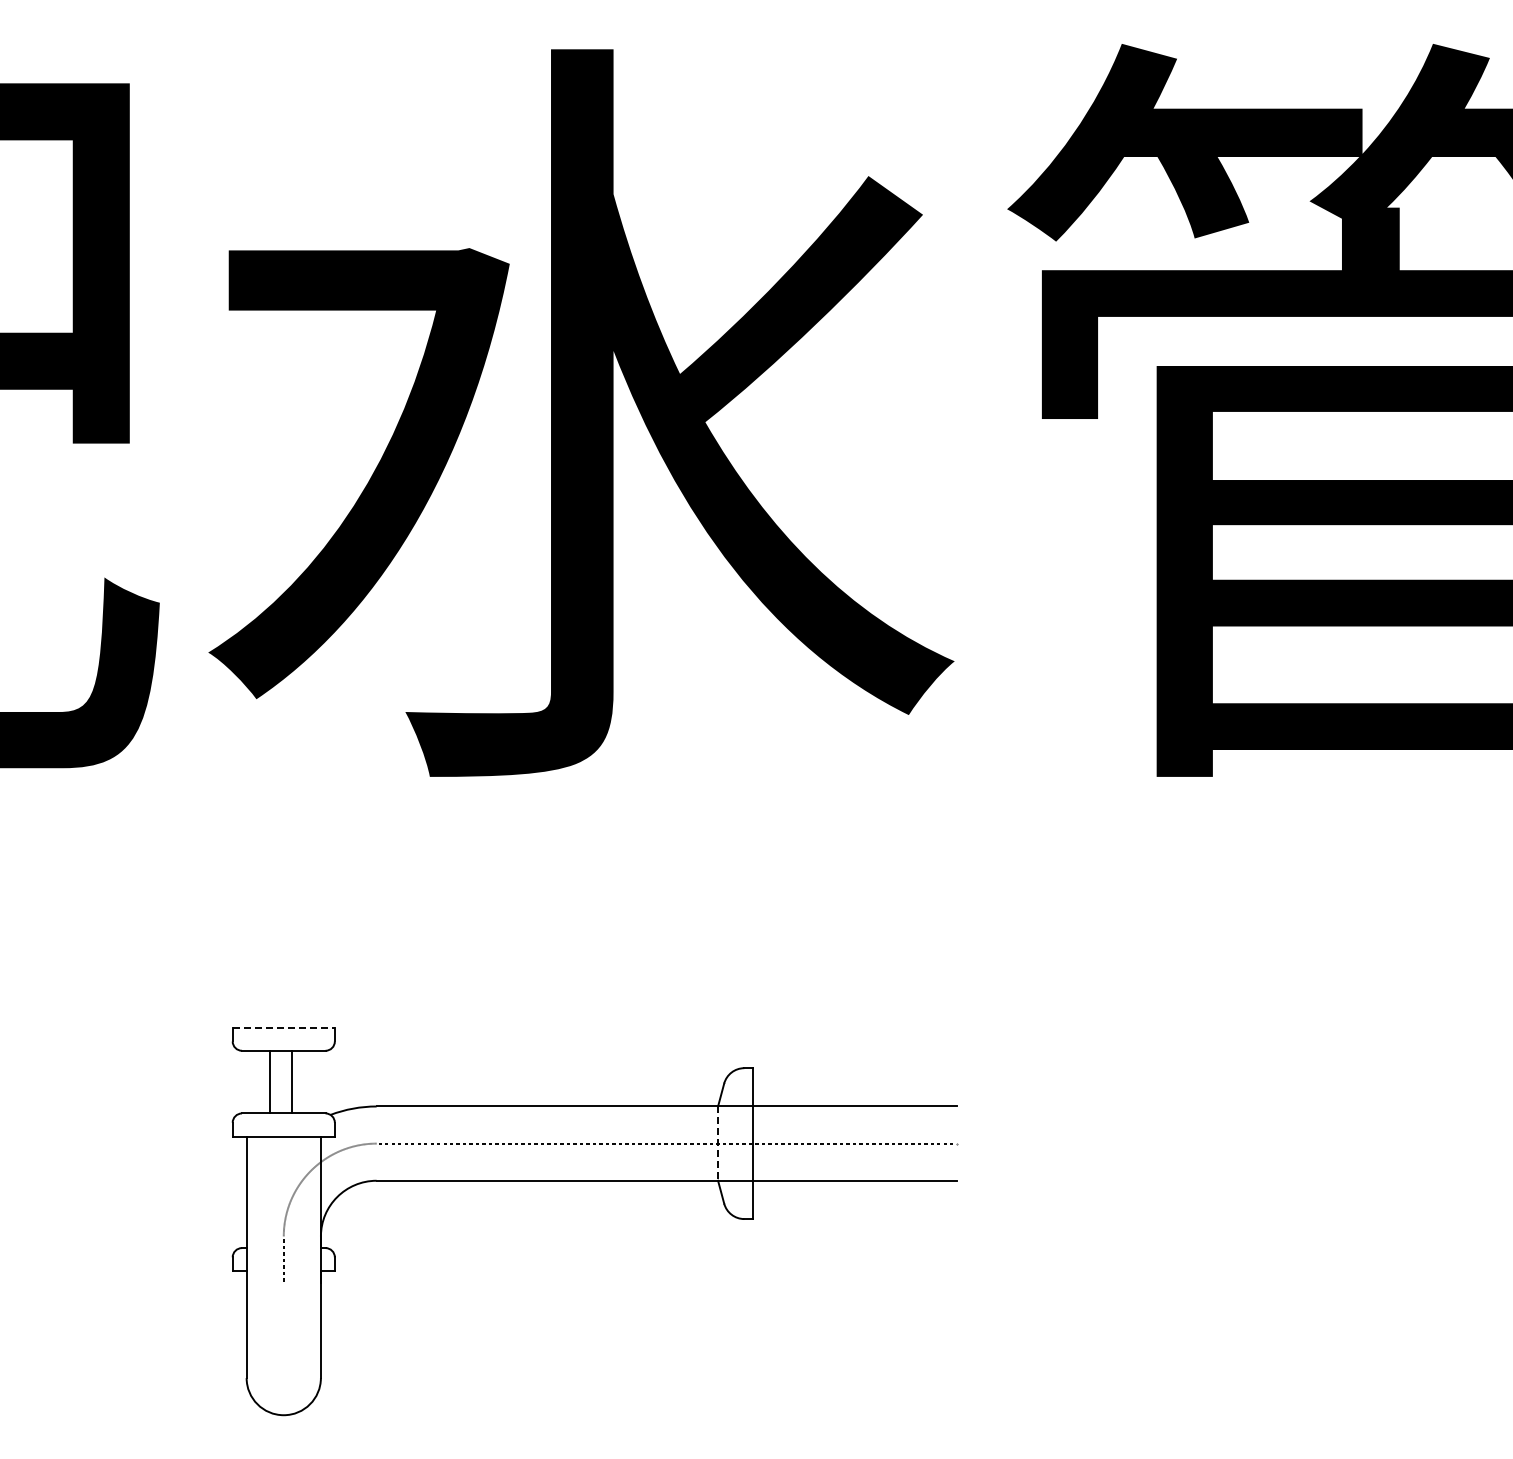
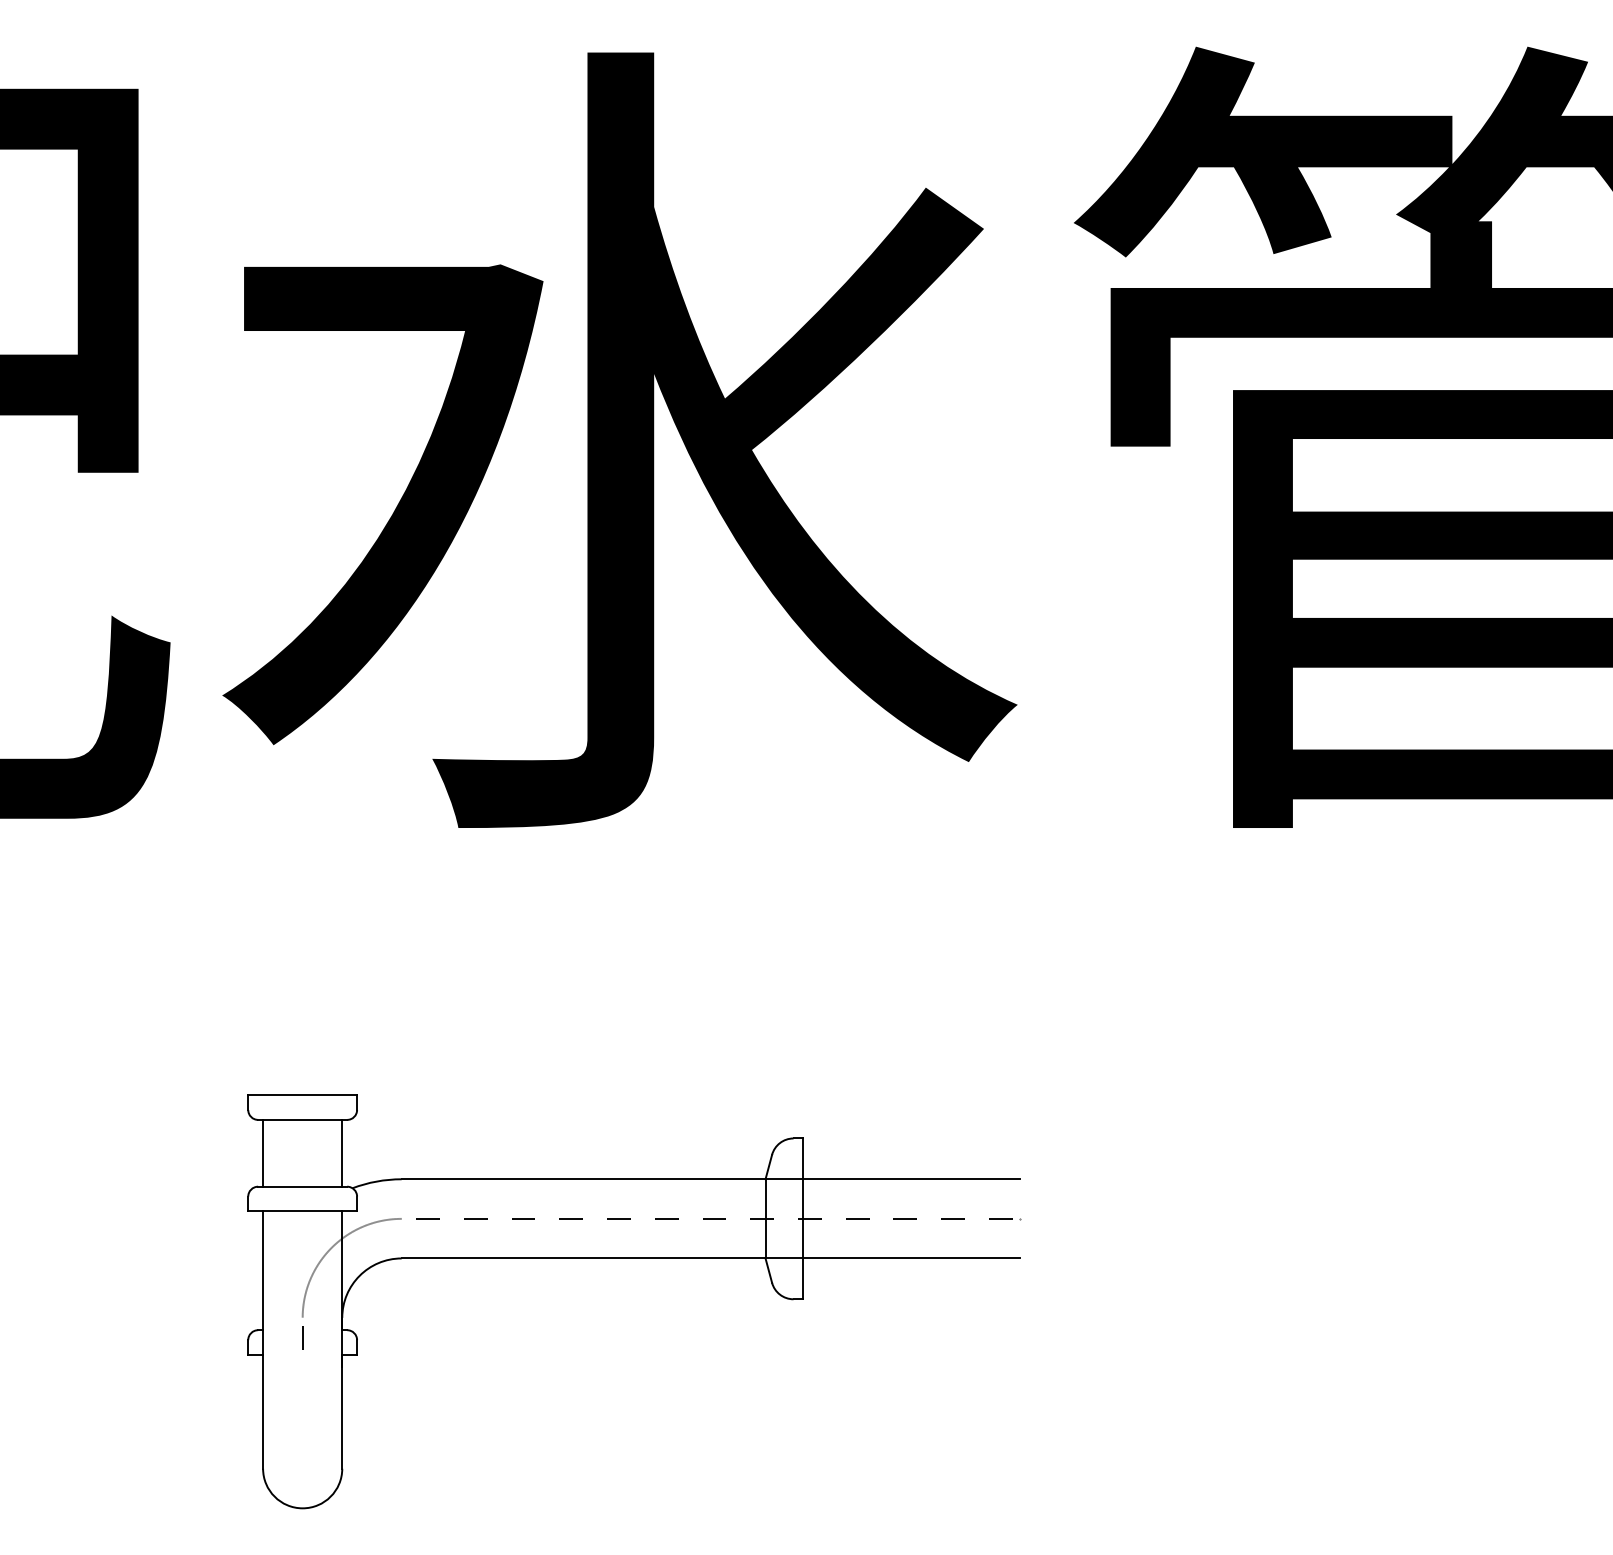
line: (284, 1027) -> (303, 1095), dashed -> solid
line: (269, 1081) -> (341, 1152), moved
line: (291, 1081) -> (262, 1152), moved
line: (718, 1144) -> (765, 1219), dashed -> solid

